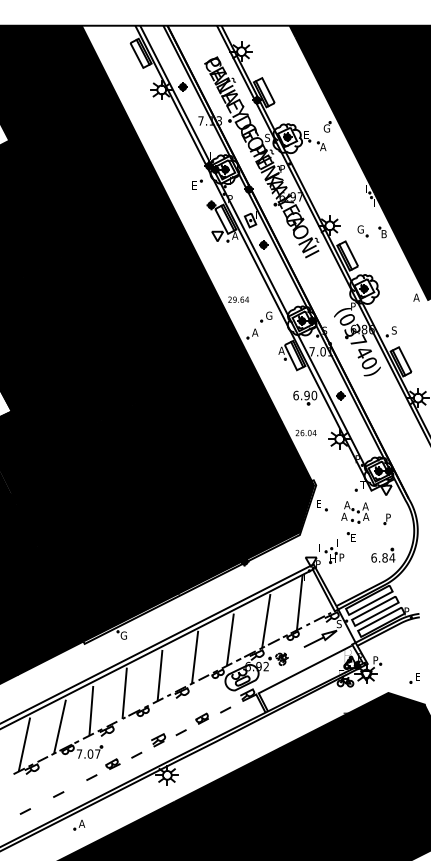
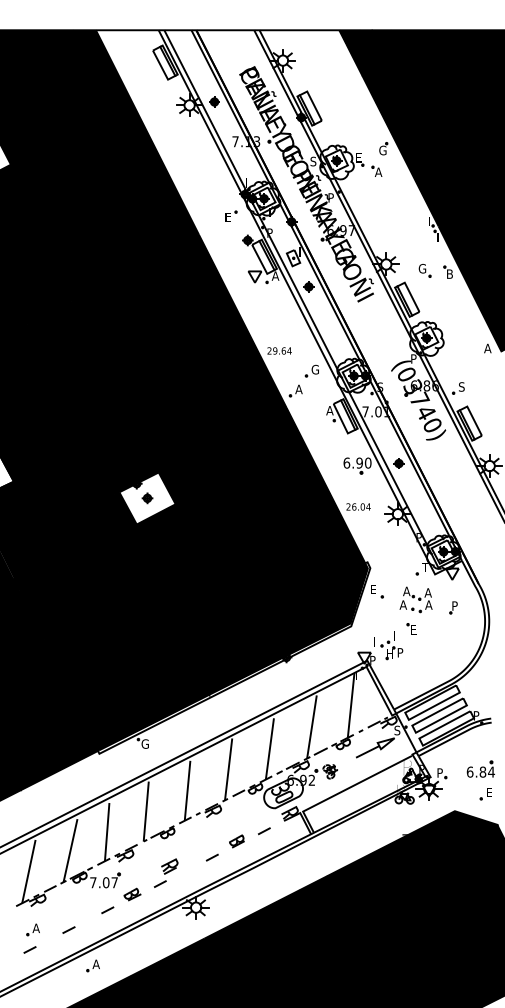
fill: (125, 425) -> (147, 498), removed
part: (382, 554) -> (480, 768), moved
part: (158, 740) -> (169, 866), moved
part: (27, 794) -> (32, 929), added

